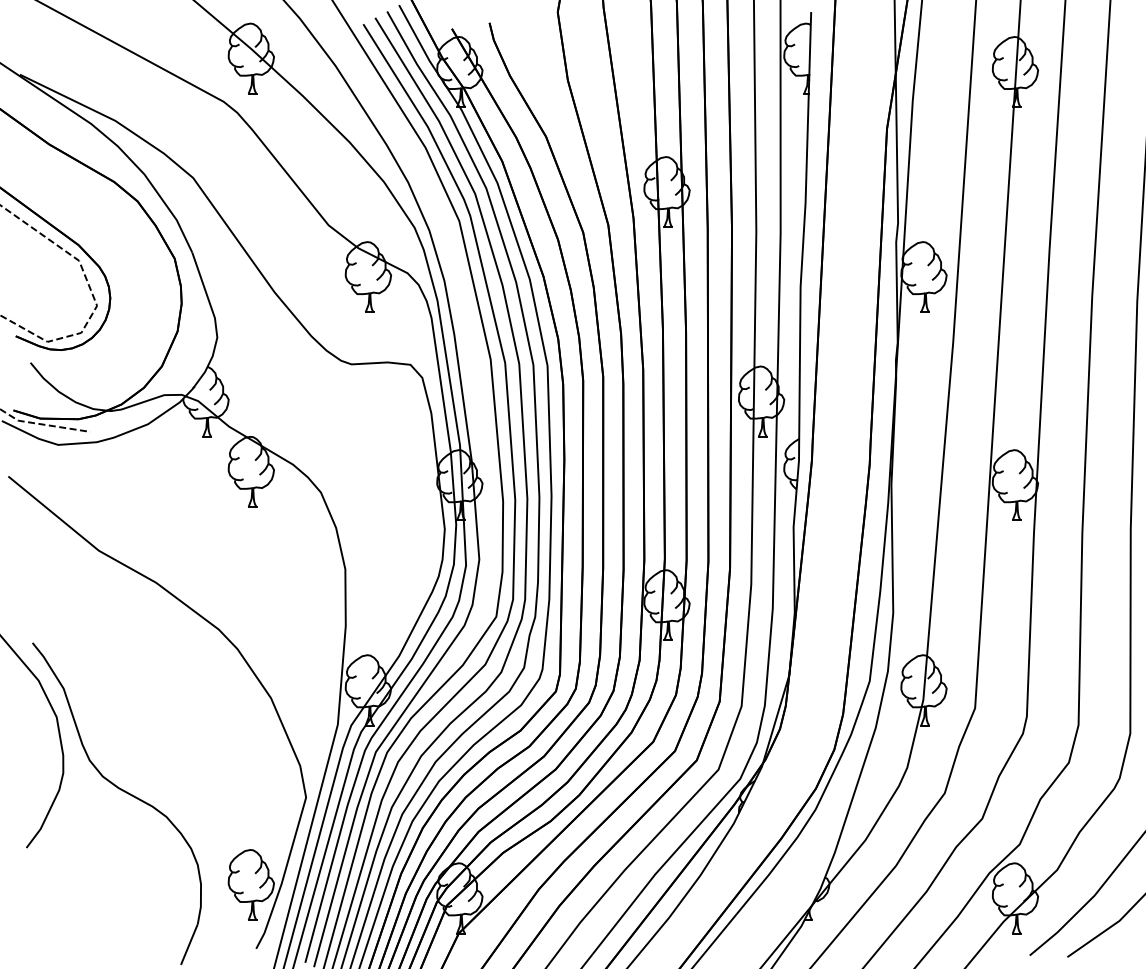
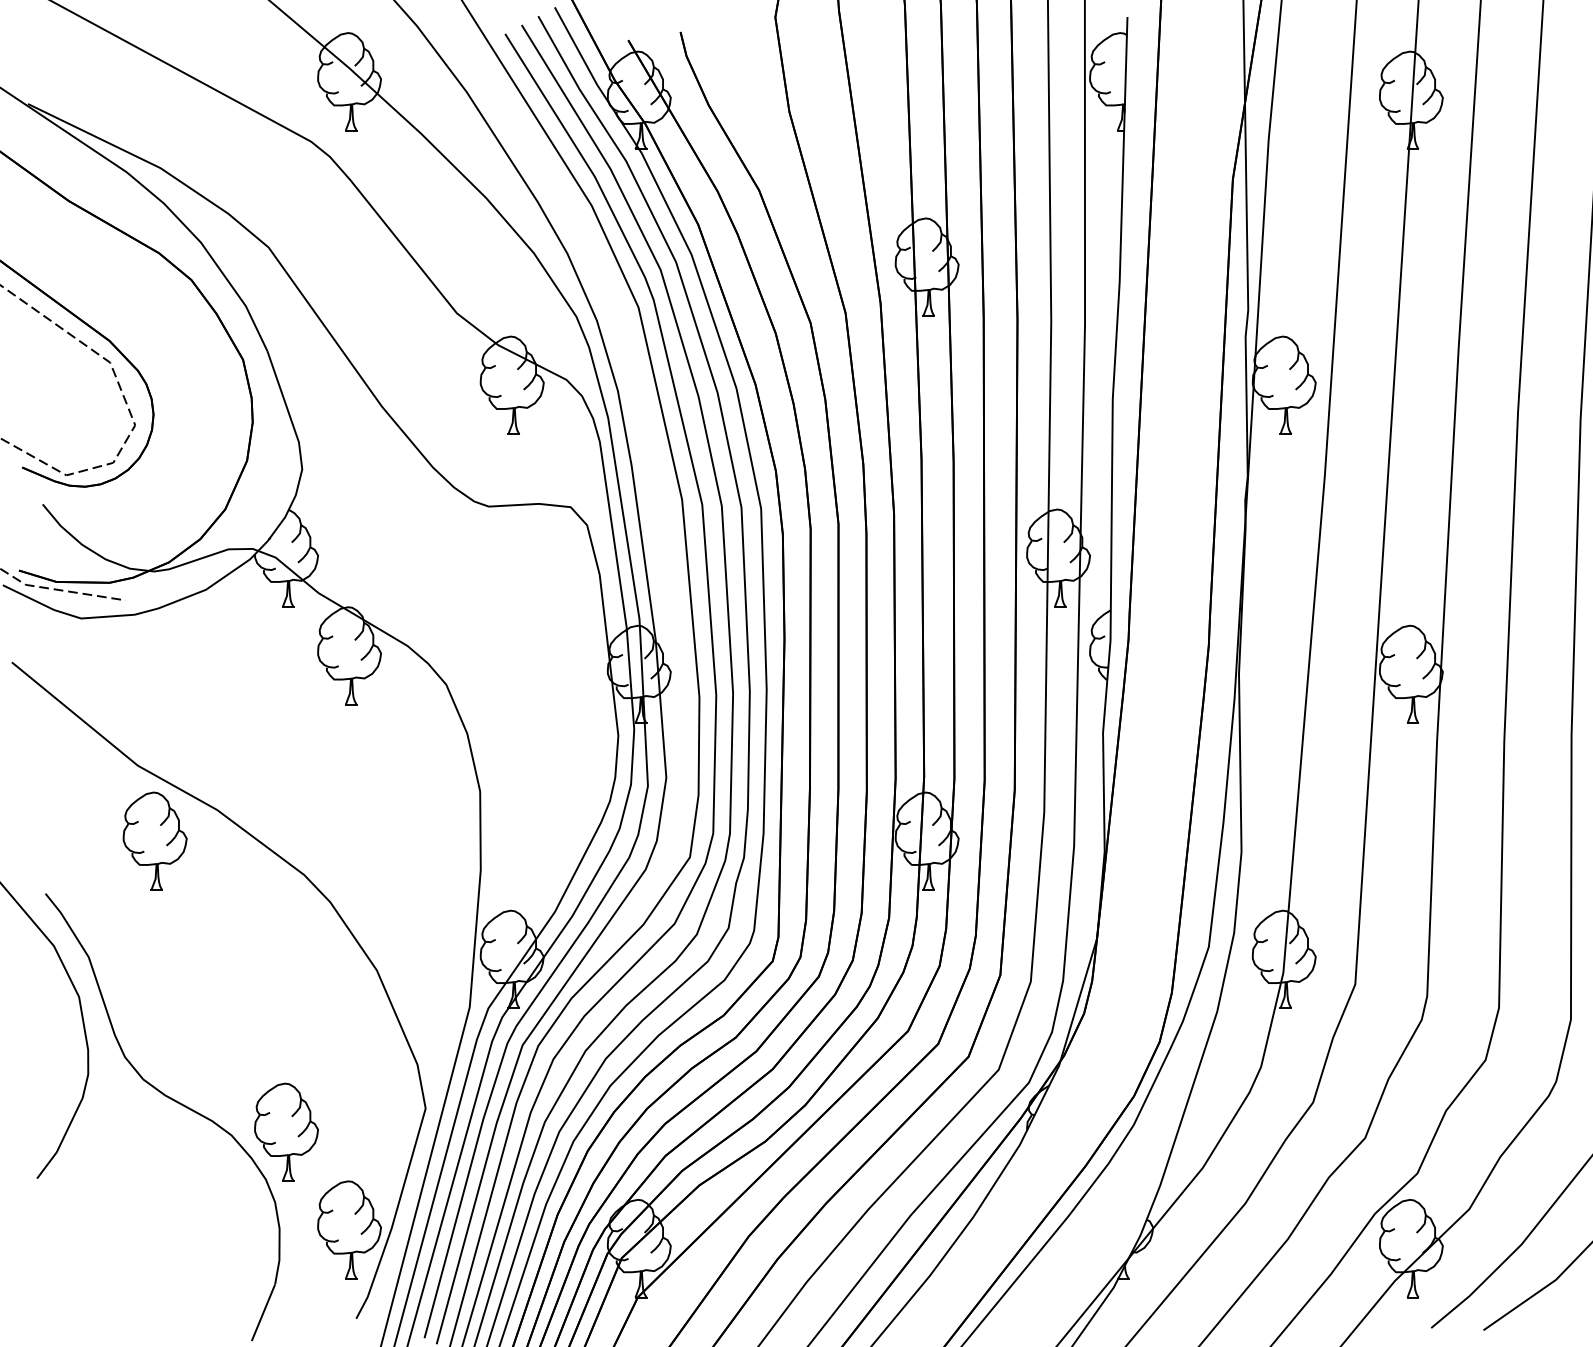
part: (111, 604) -> (155, 840), added
part: (205, 814) -> (285, 1132), added

